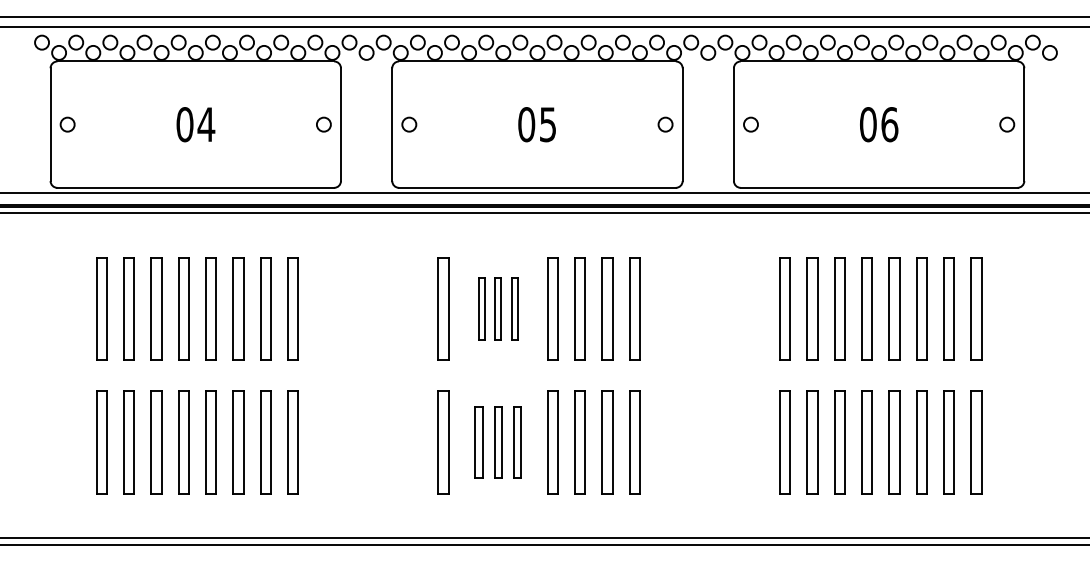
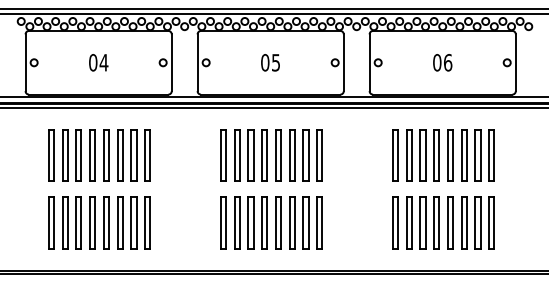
part: (497, 308) -> (250, 155), size x1.67
part: (497, 441) -> (250, 222), size x1.43

